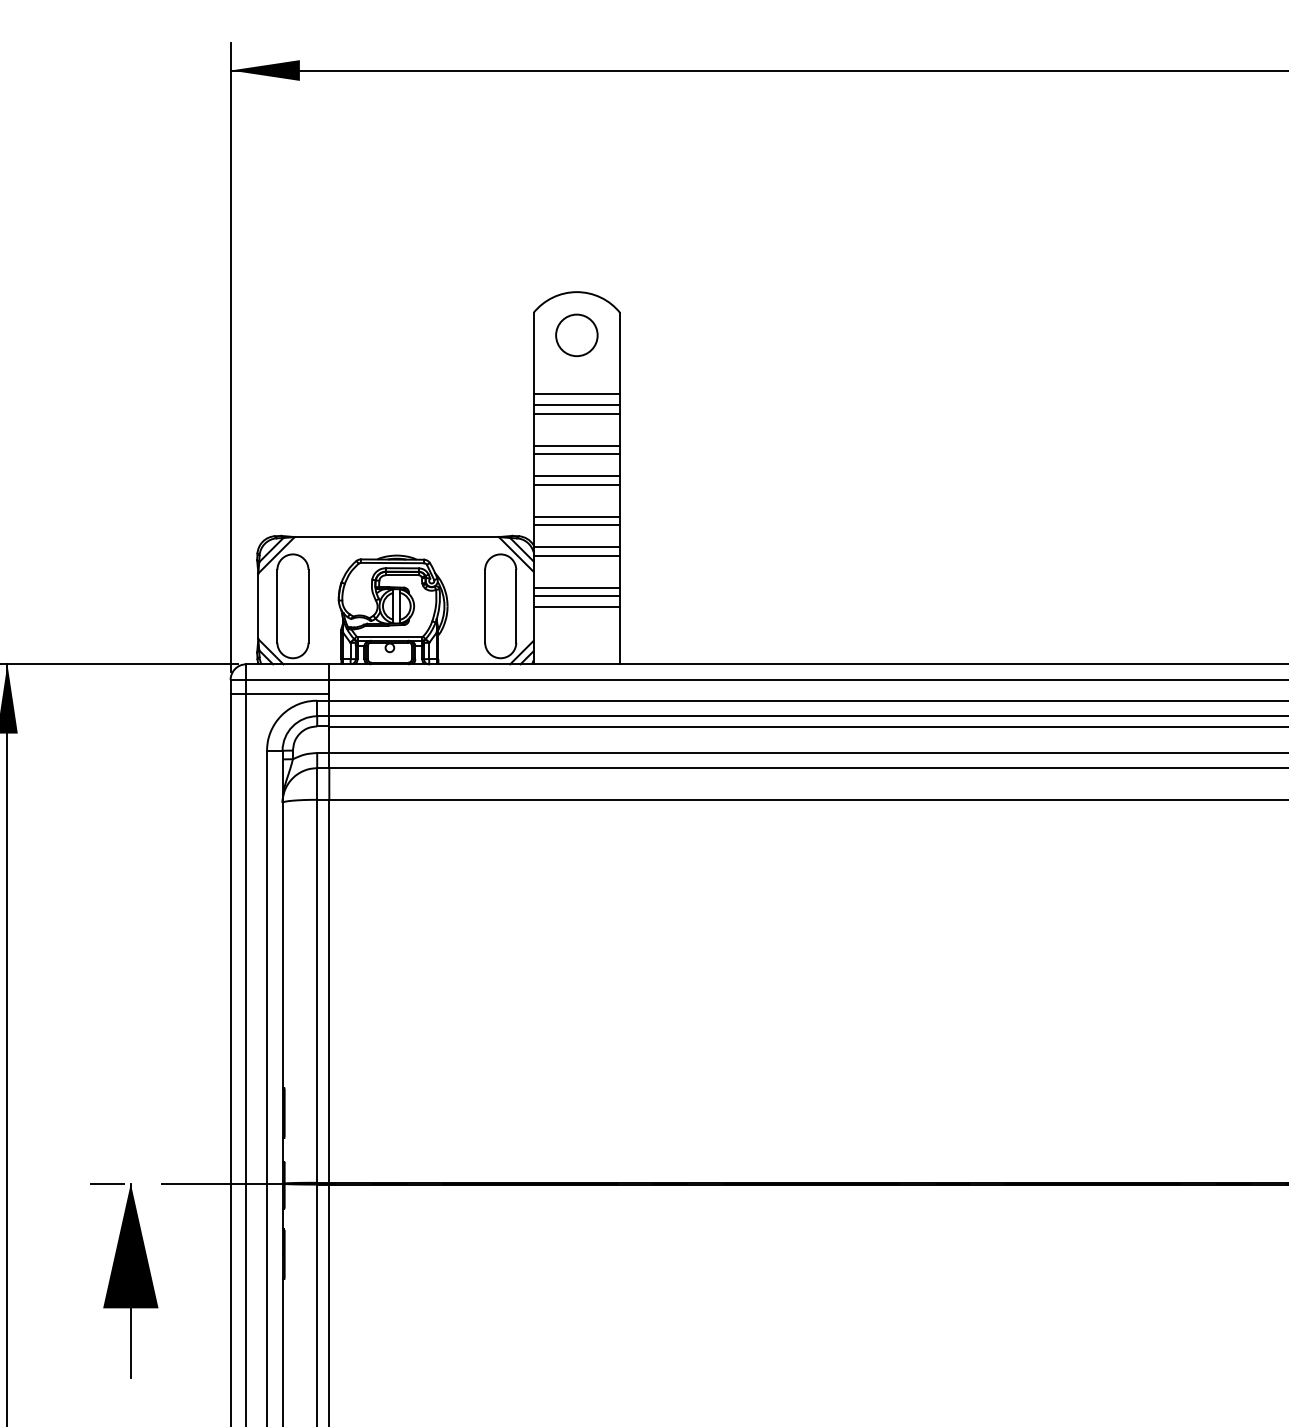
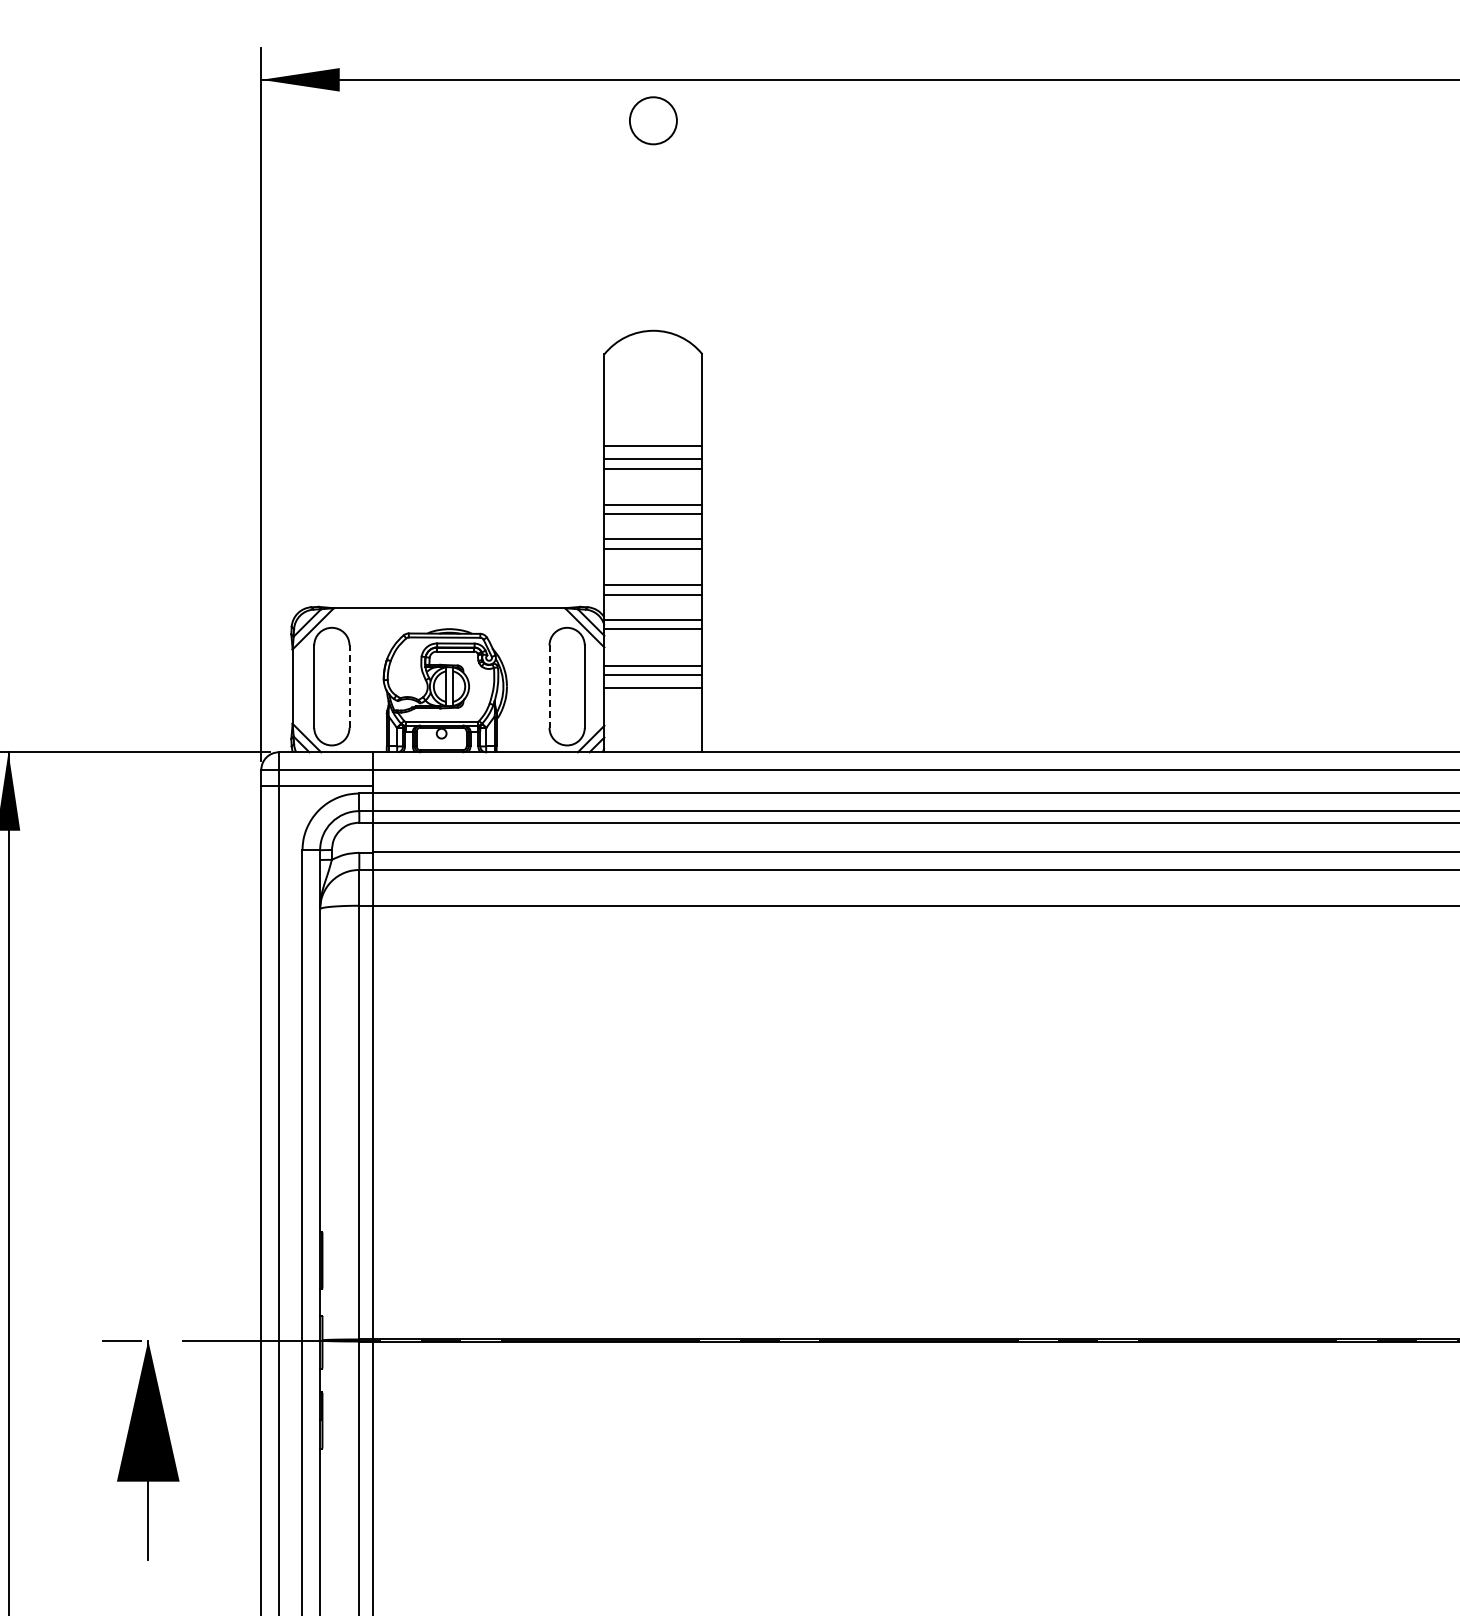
circle: (576, 335) -> (653, 120), moved
line: (308, 606) -> (349, 686), solid -> dashed
line: (485, 607) -> (549, 687), solid -> dashed

